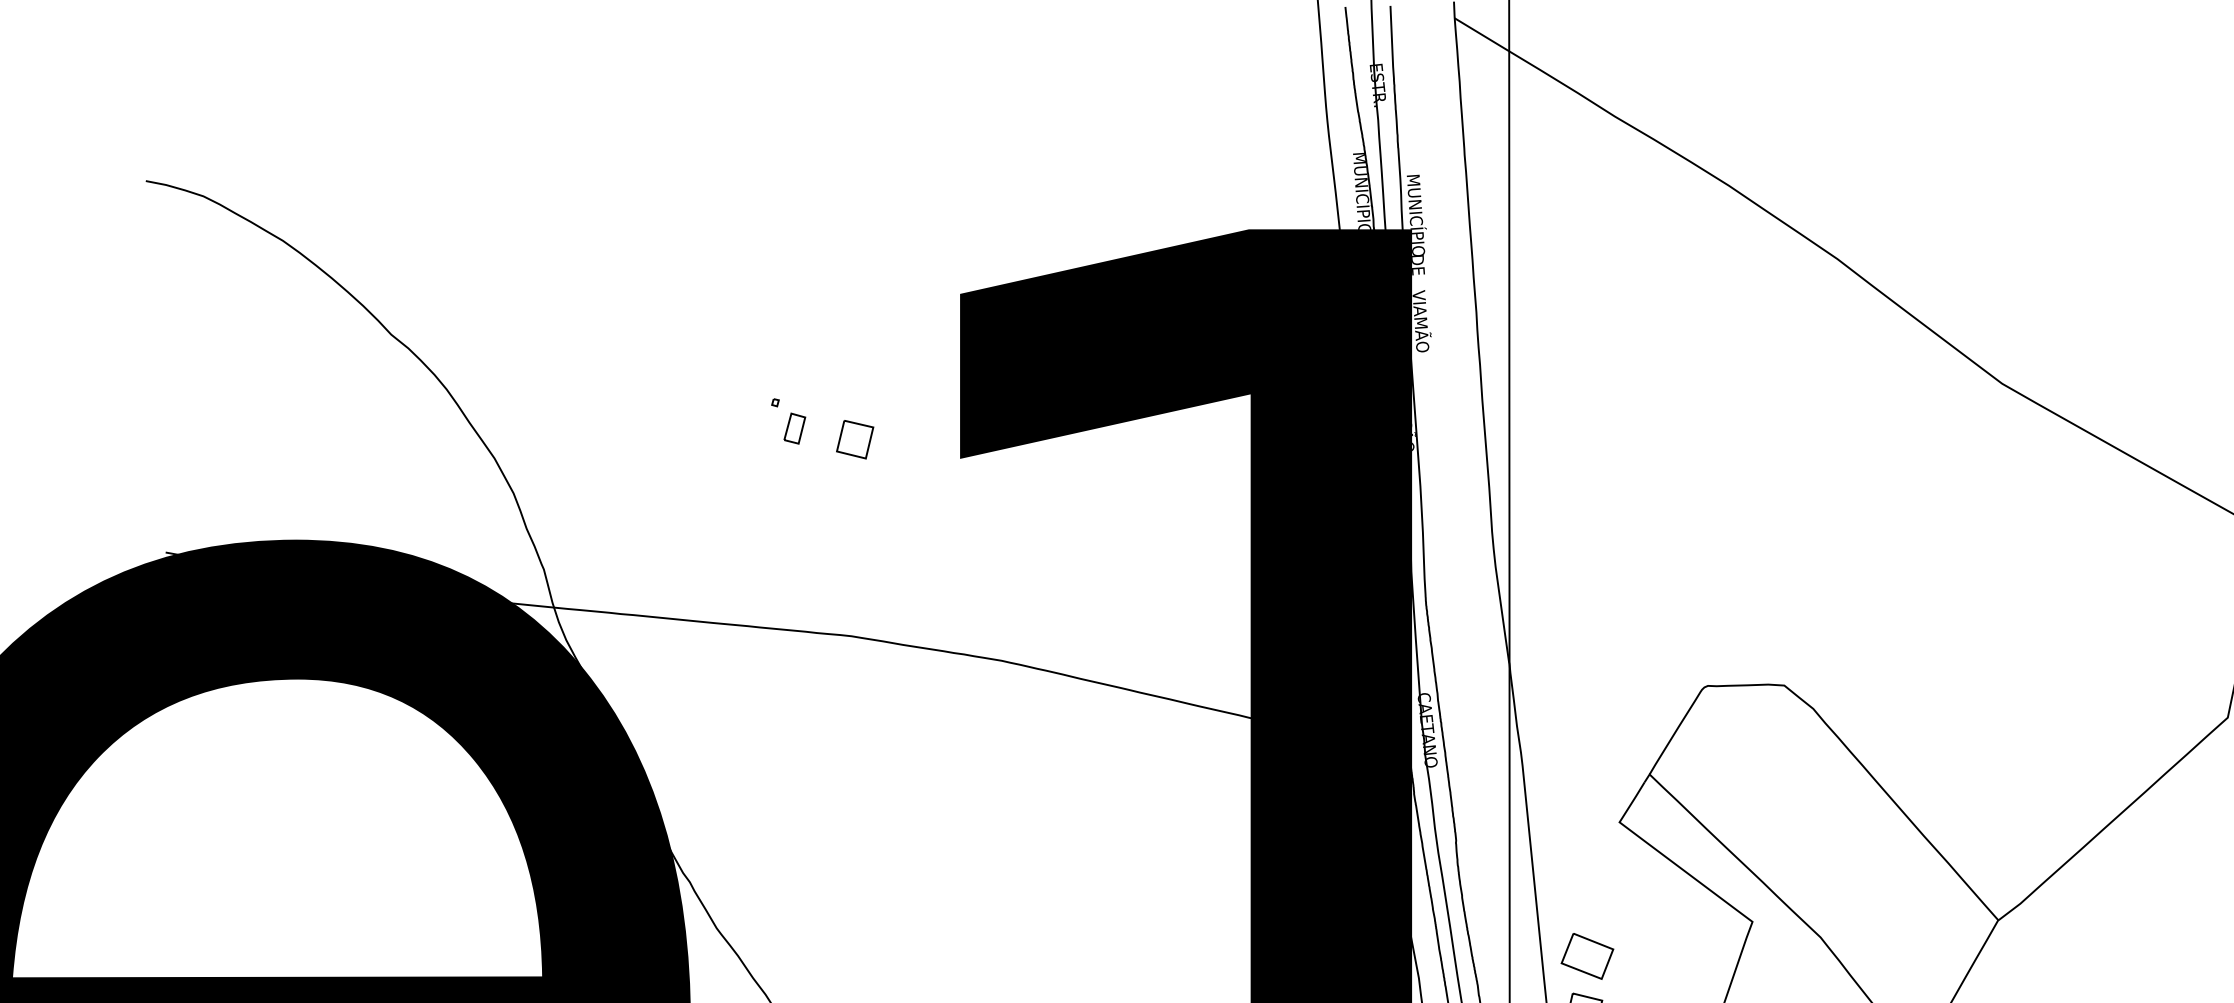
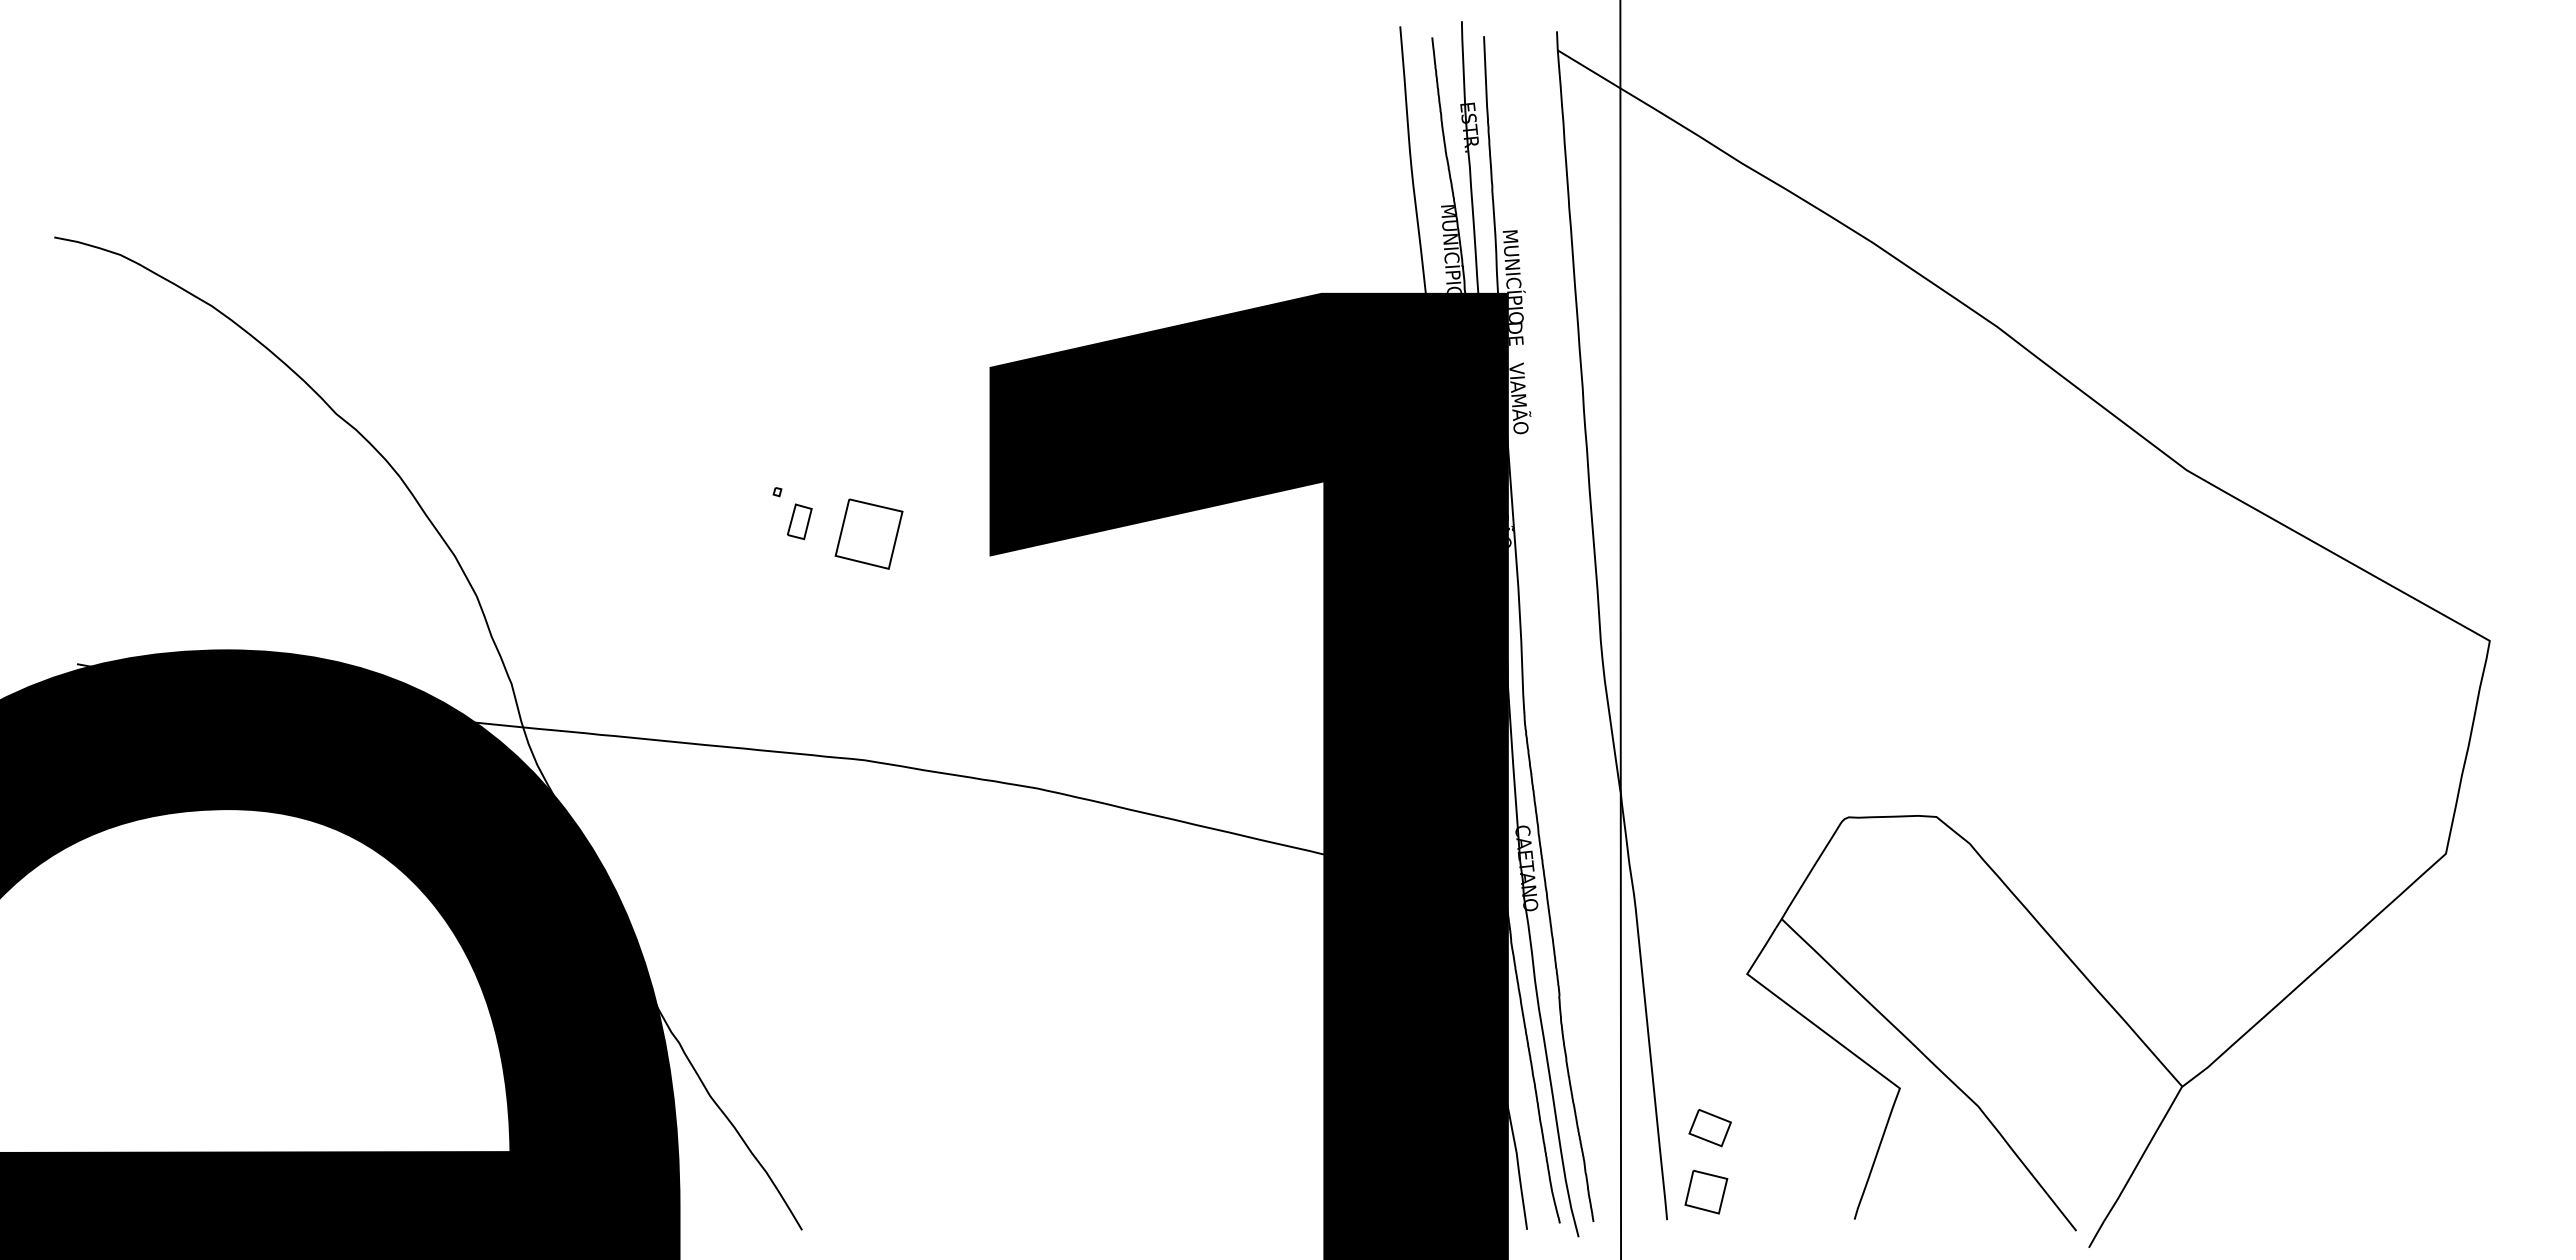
part: (854, 439) -> (868, 534), size x1.6
part: (1586, 955) -> (1709, 1127), size x0.7

